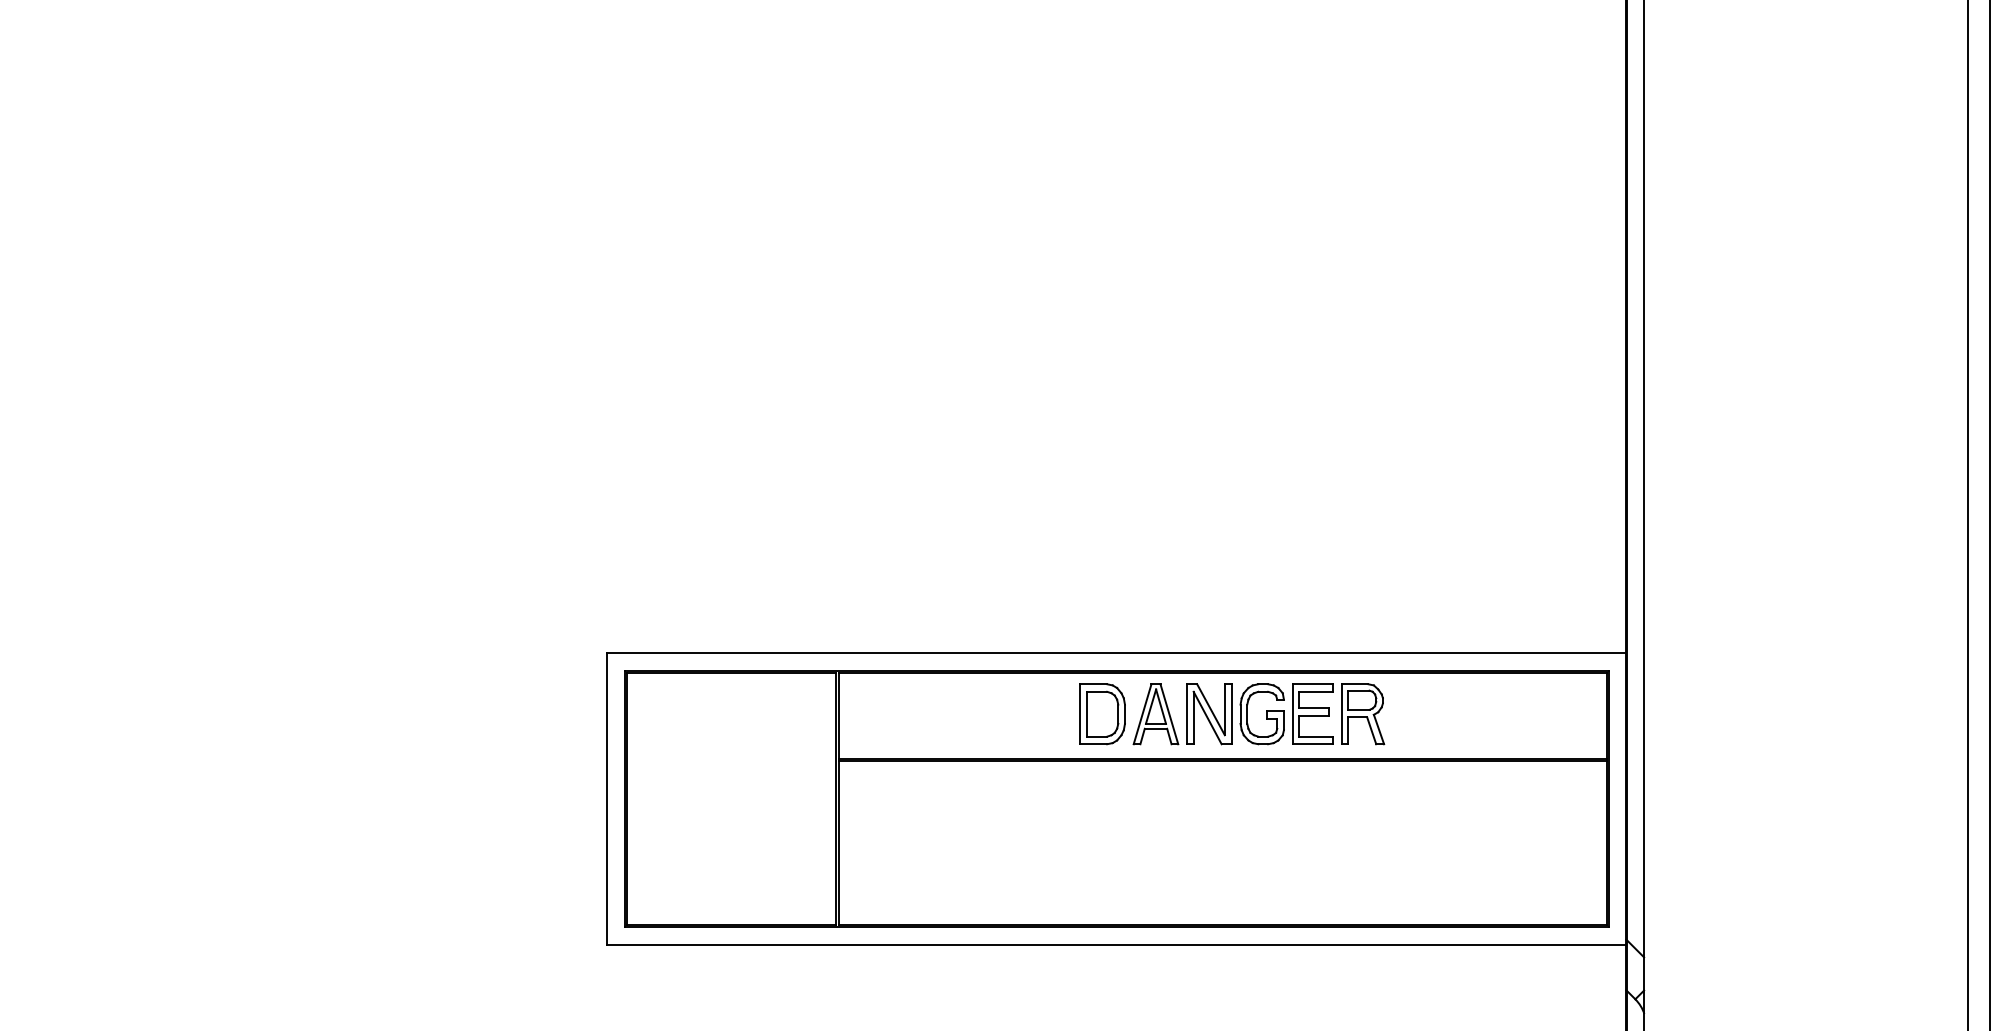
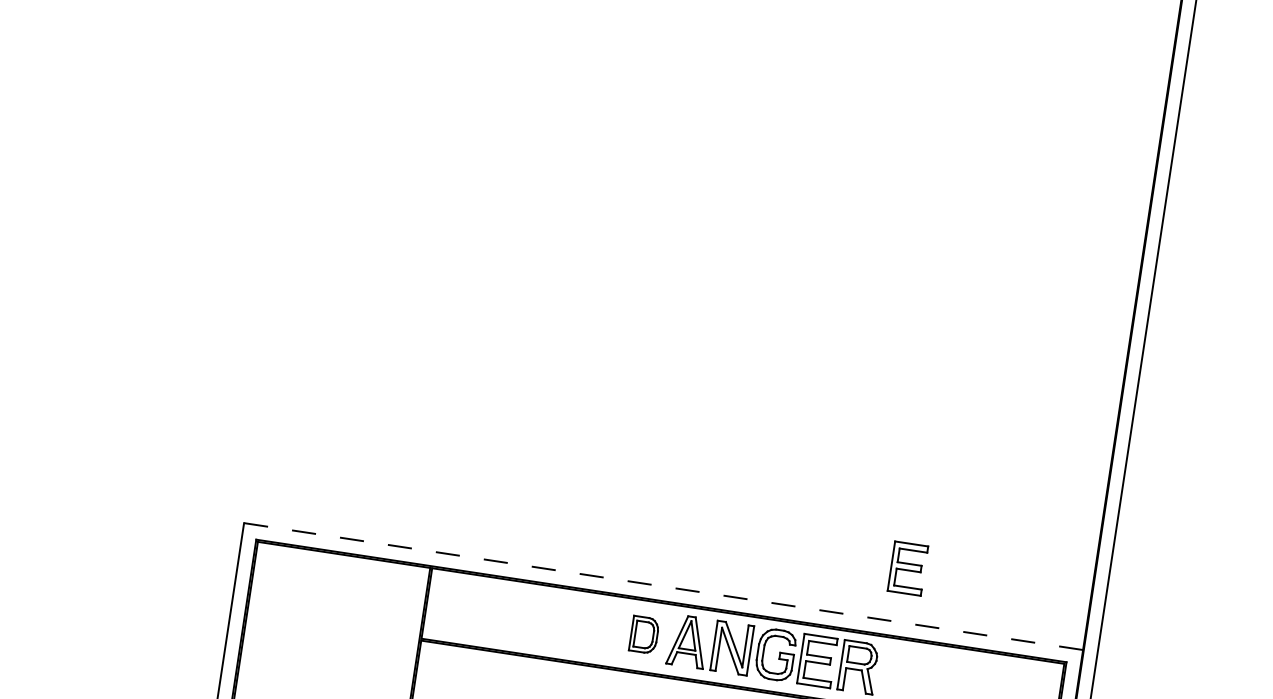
part: (1403, 587) -> (907, 568), added
line: (1116, 653) -> (663, 586), solid -> dashed
part: (1102, 714) -> (644, 635), size x0.7

